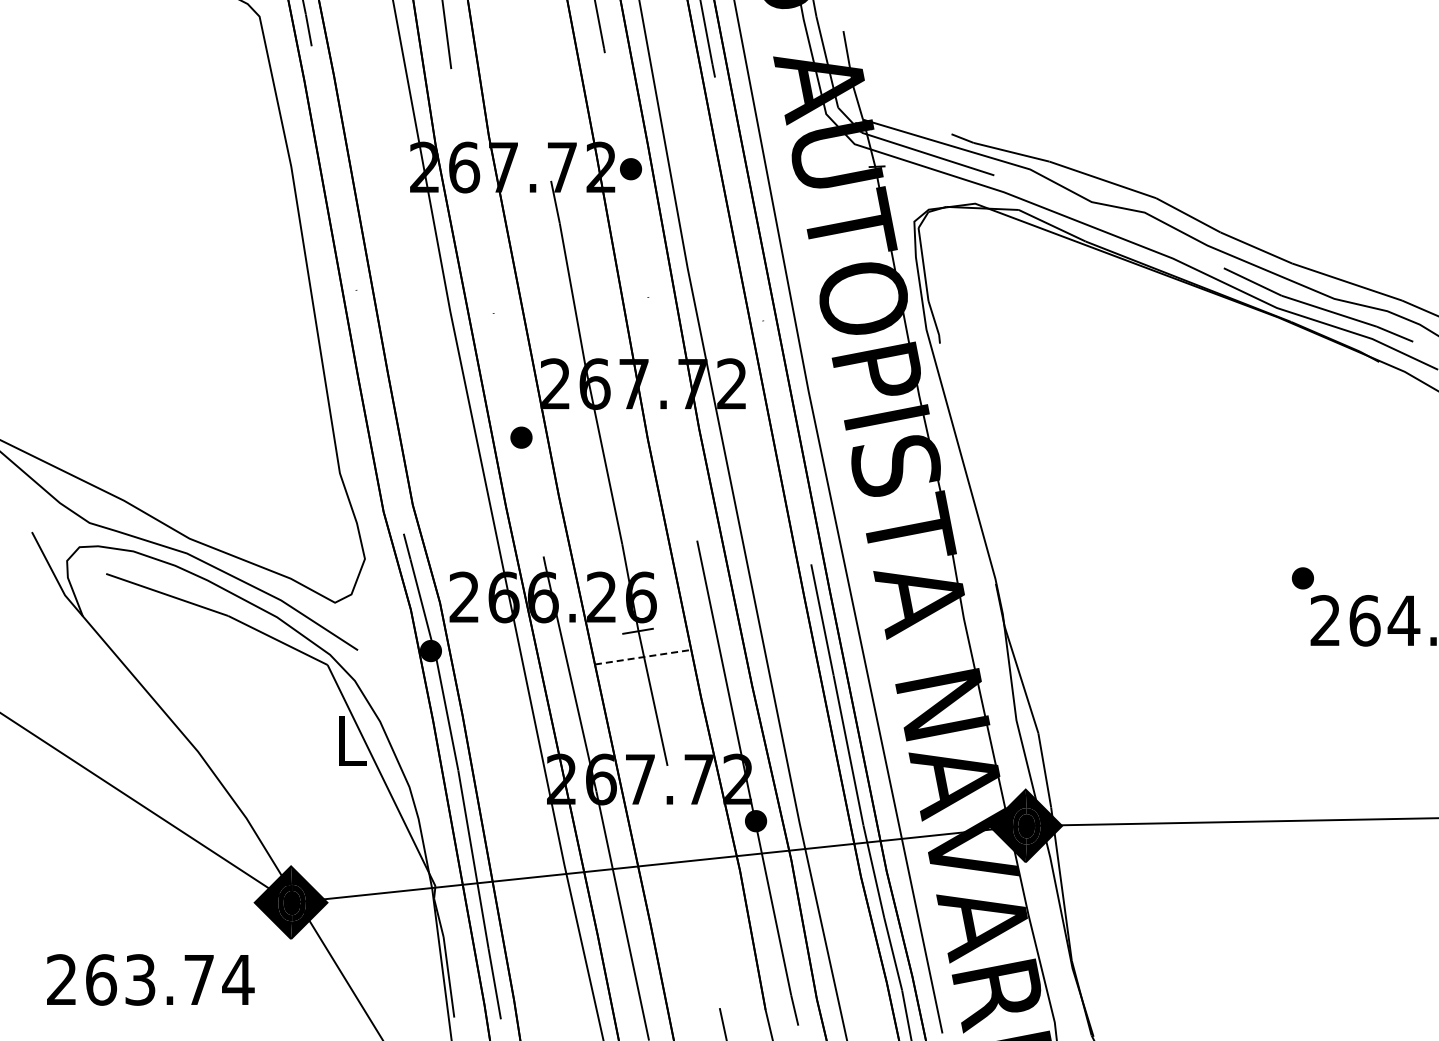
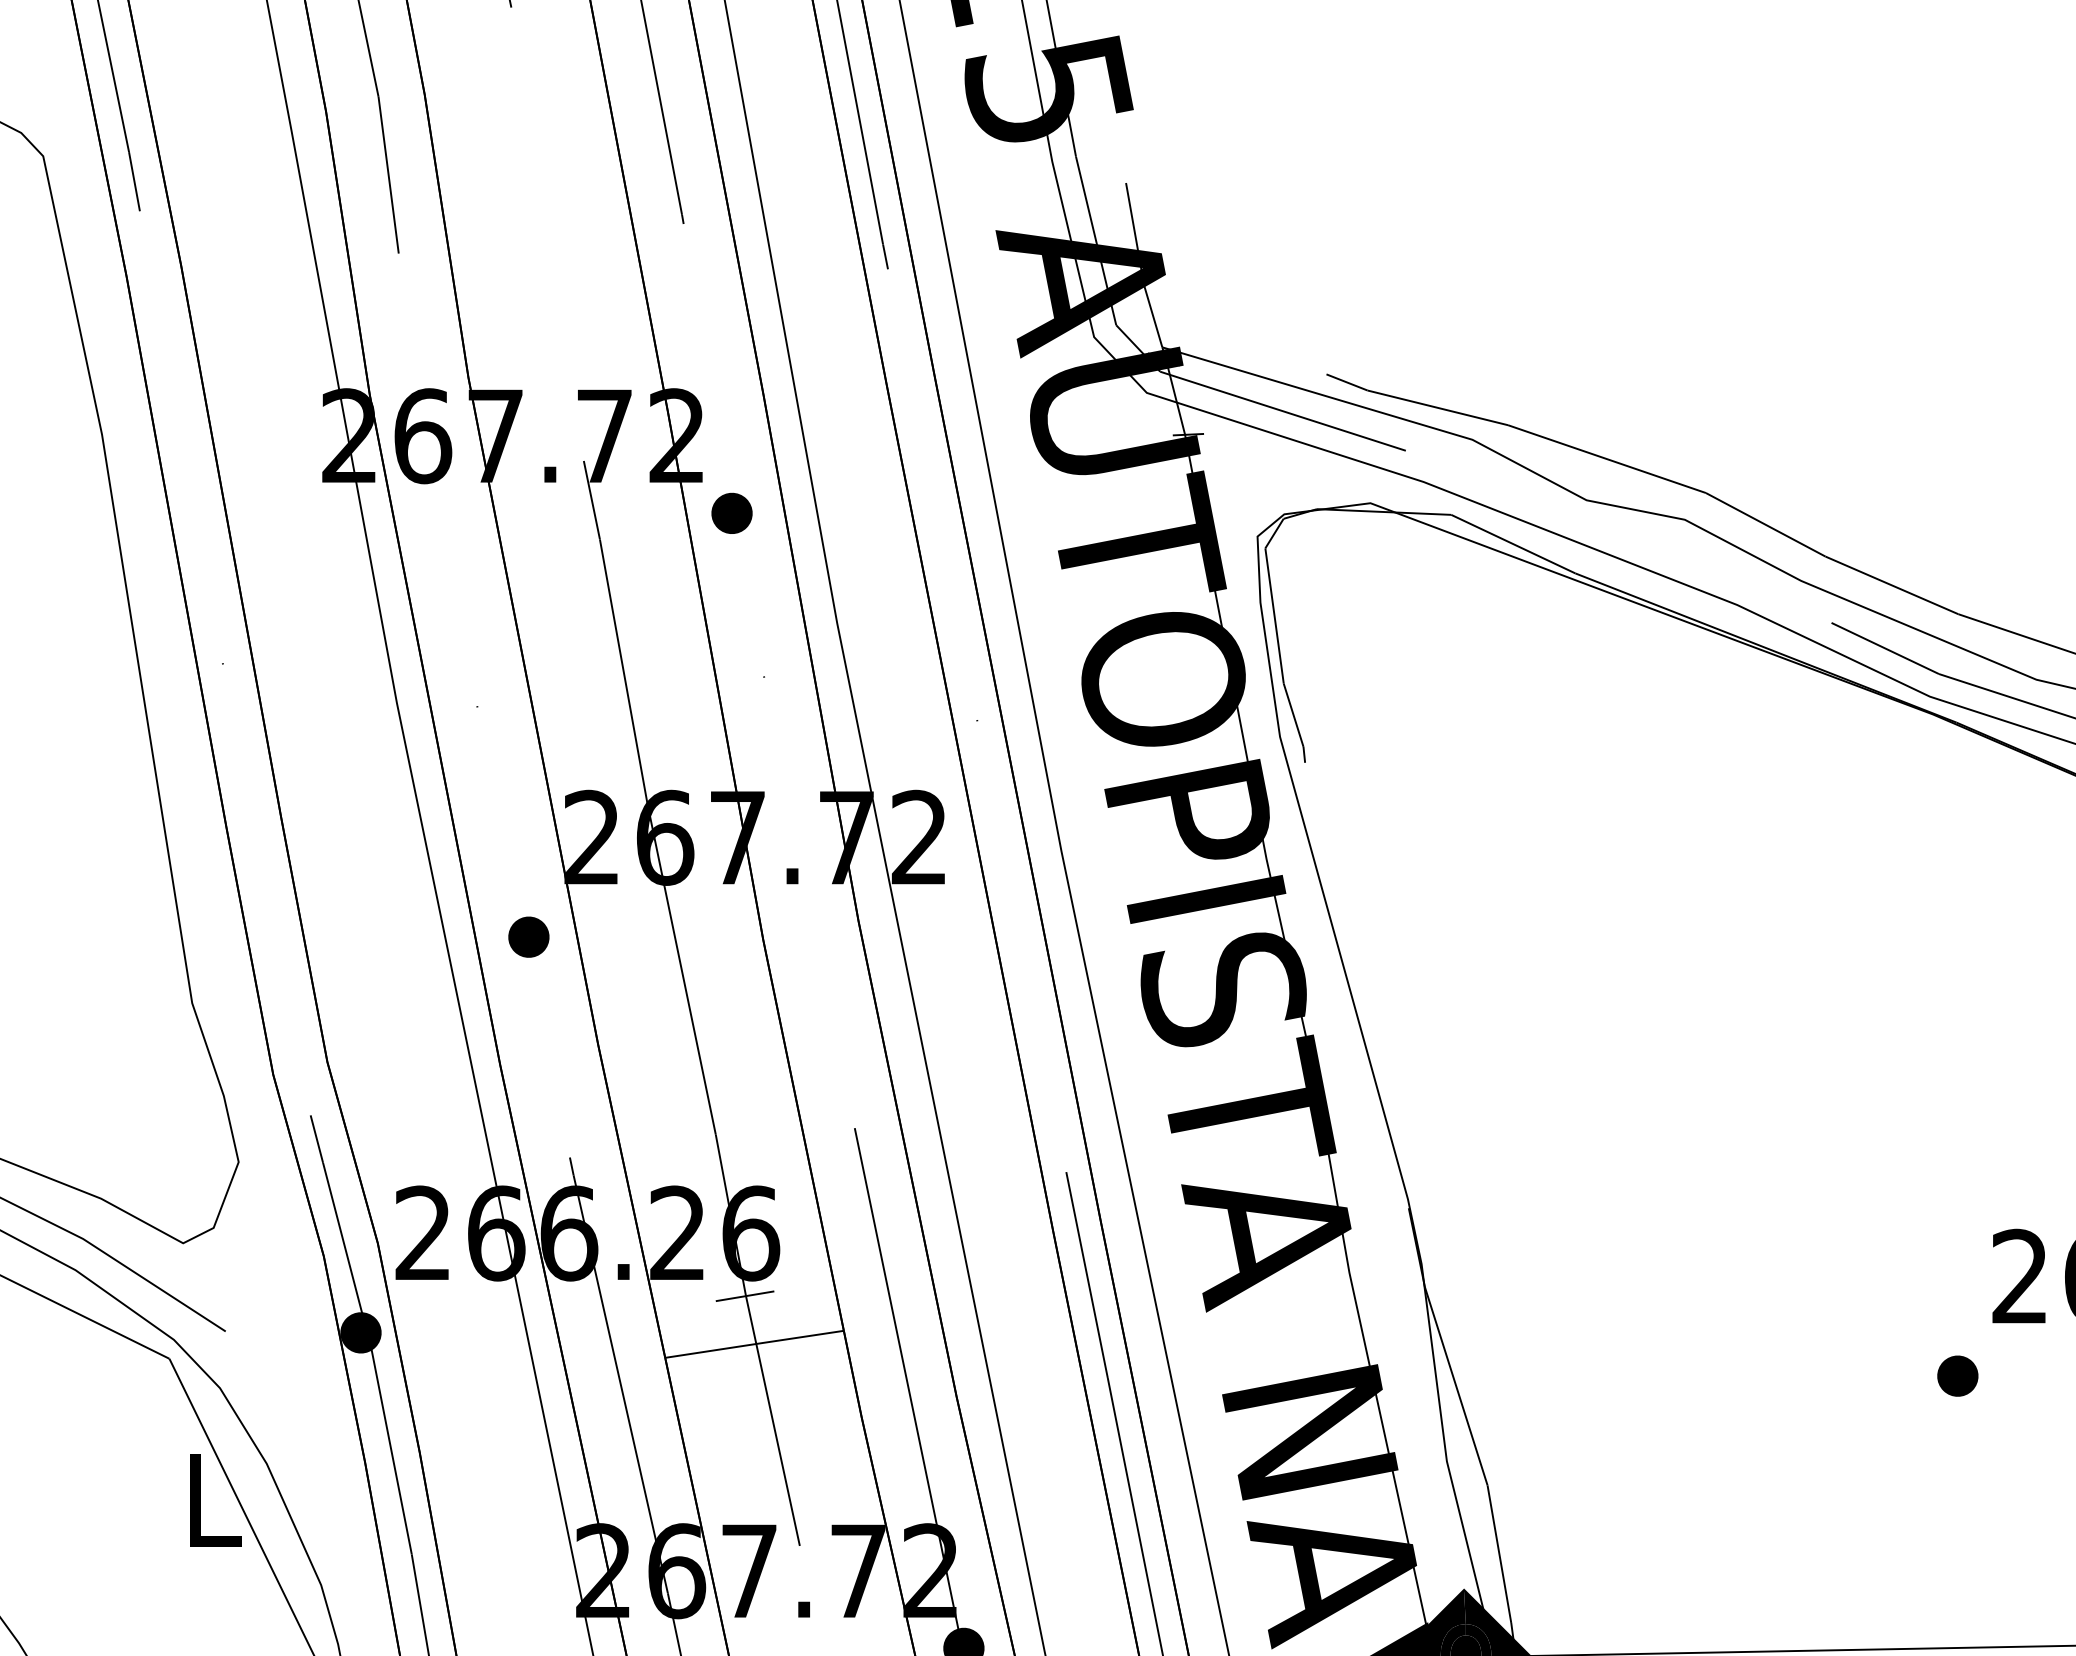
part: (631, 169) -> (732, 513), moved
part: (1302, 578) -> (1956, 1376), moved
line: (643, 657) -> (755, 1344), dashed -> solid

